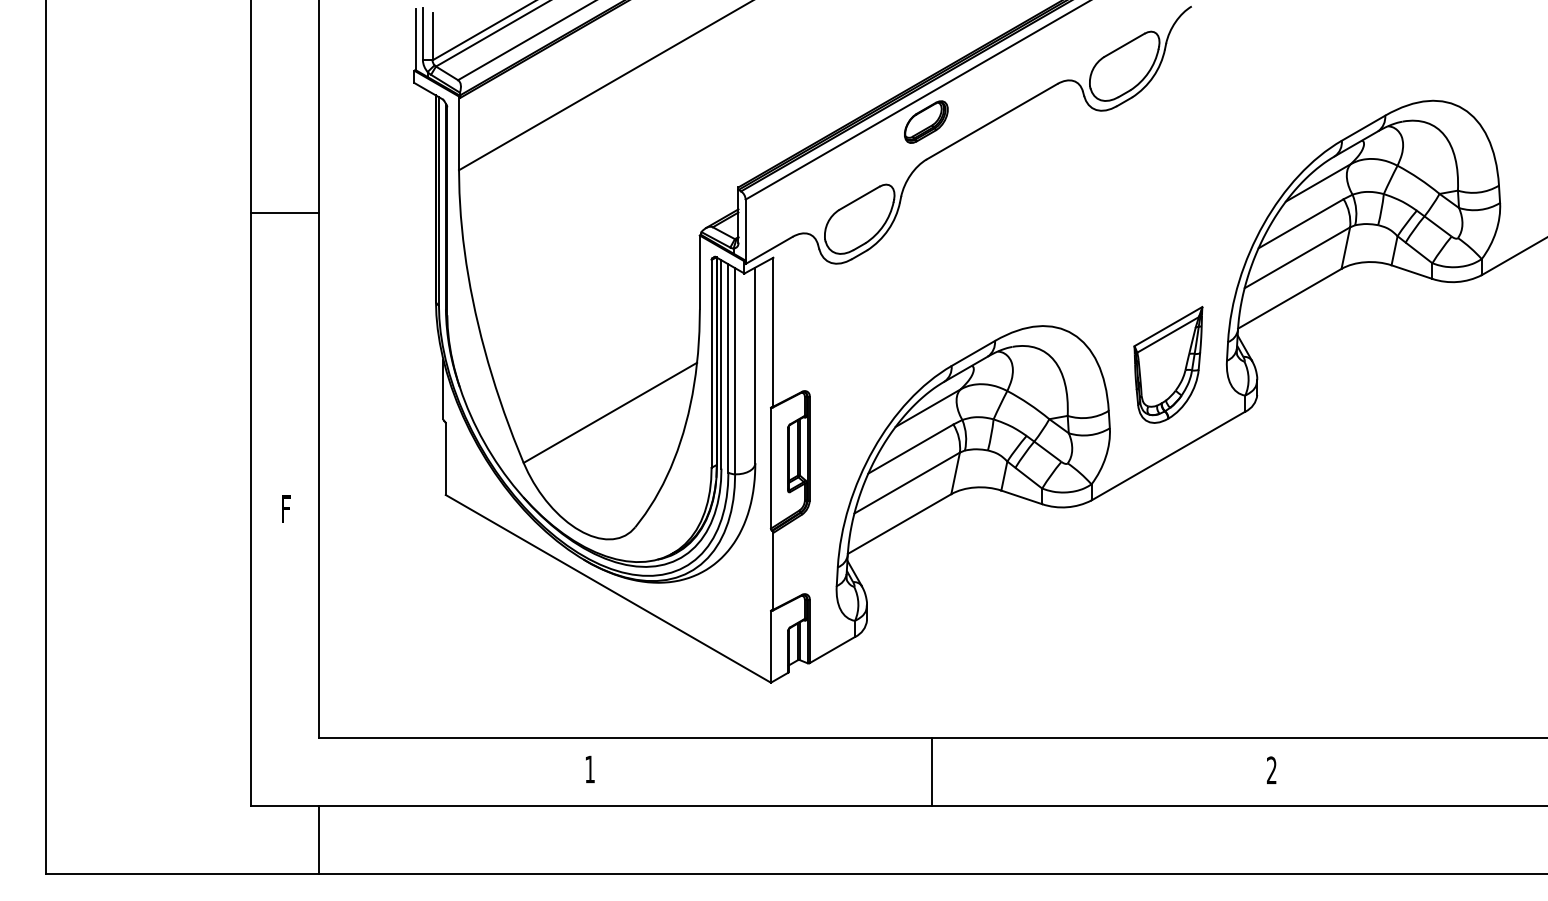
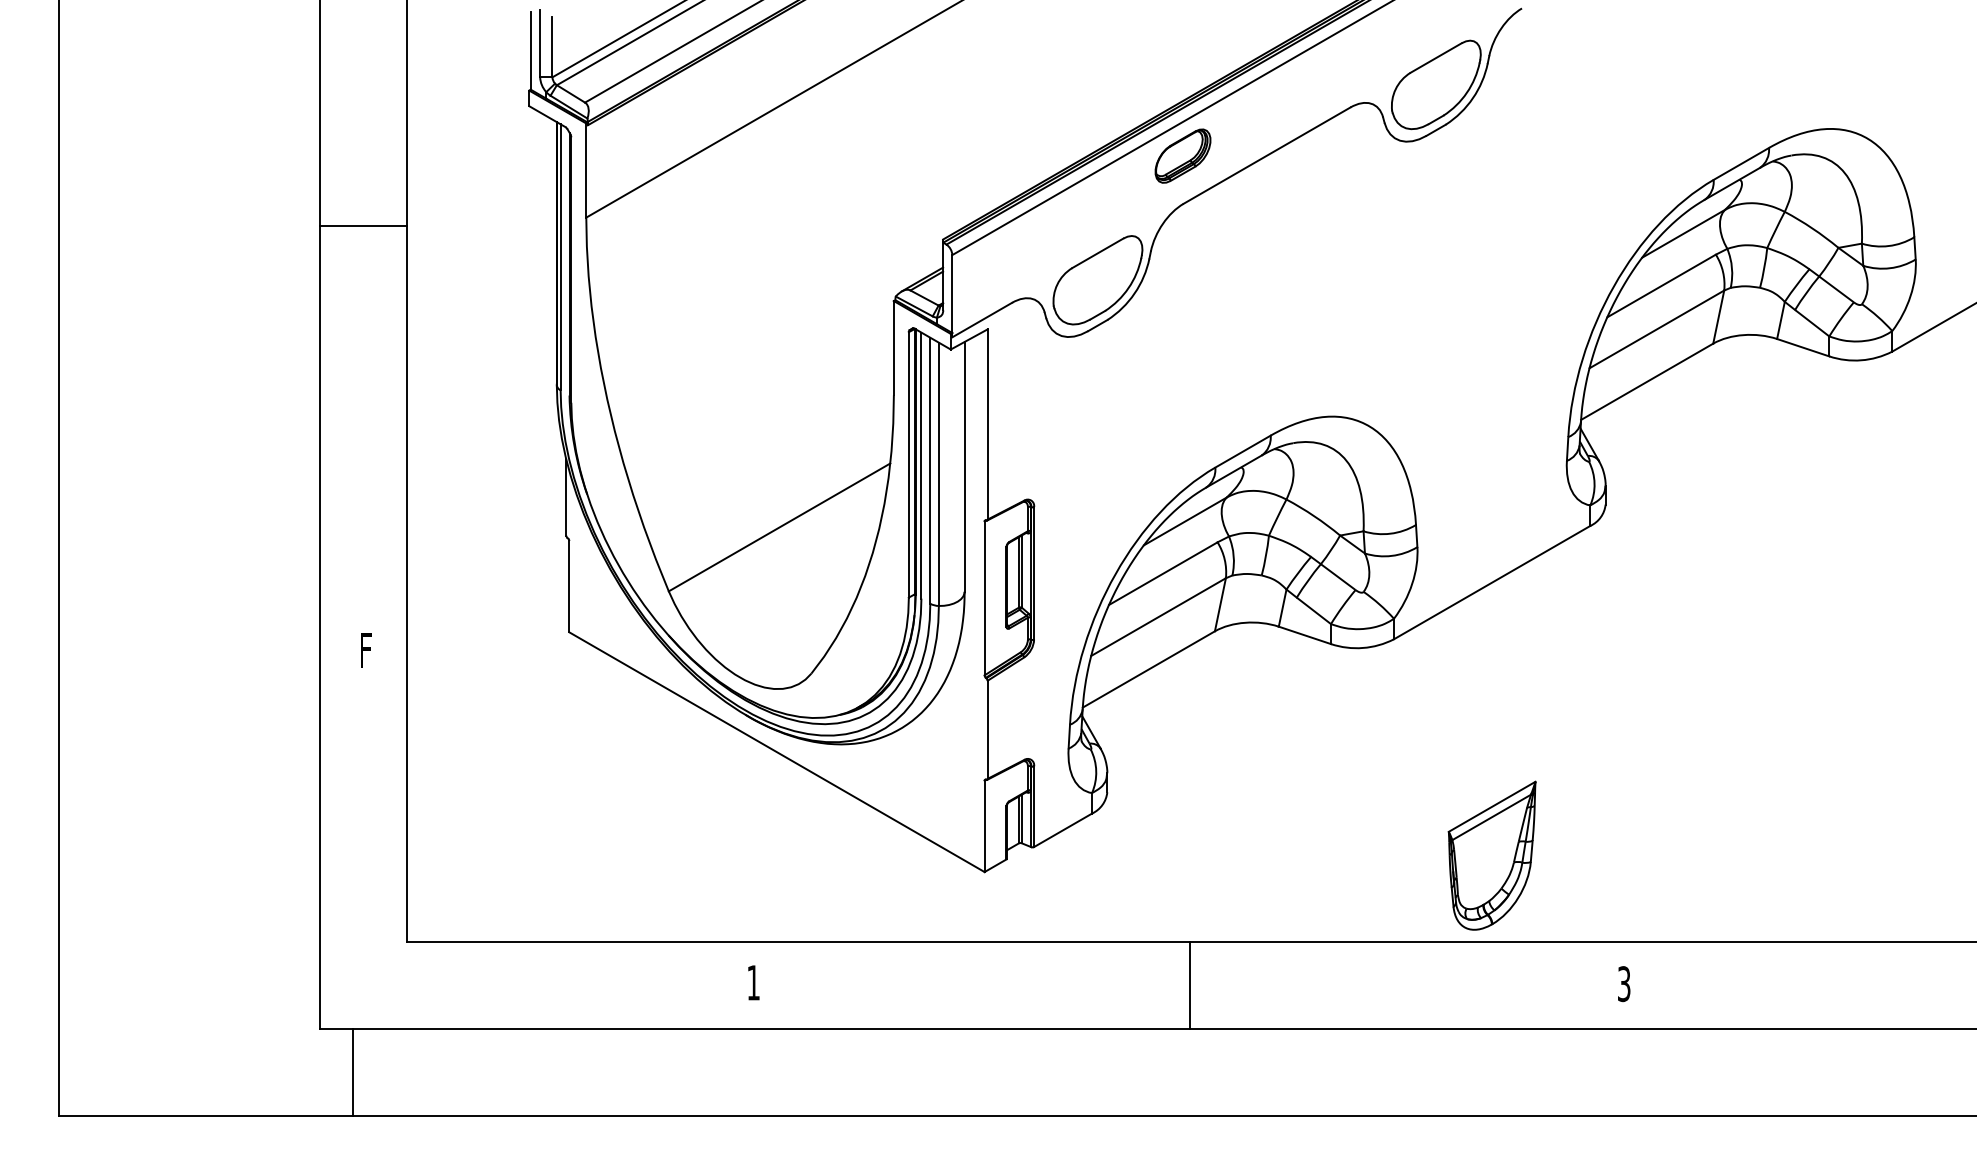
line: (284, 213) -> (363, 226), moved
part: (1168, 364) -> (1492, 855), moved
text: (1271, 770) -> (1623, 984), 2 -> 3
line: (318, 839) -> (351, 1072), moved

